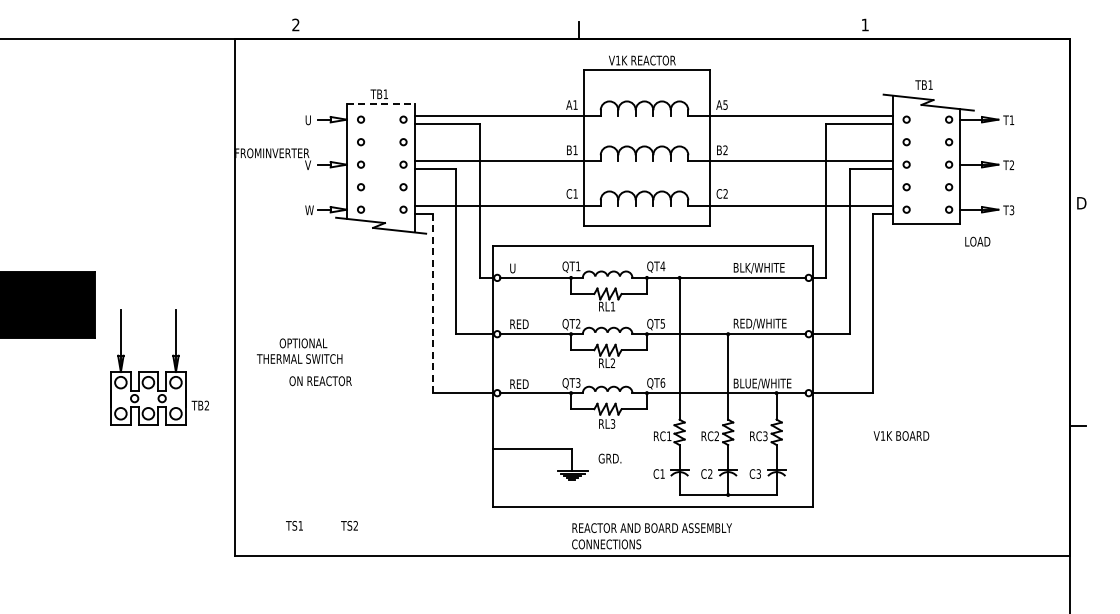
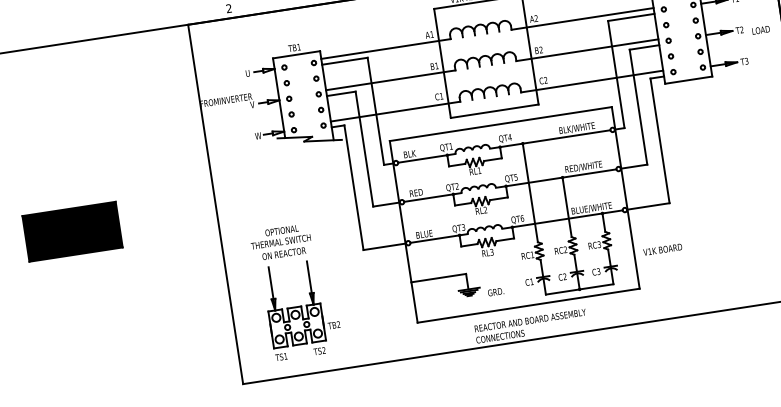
line: (380, 104) -> (296, 54), dashed -> solid
text: (725, 104) -> (536, 18), A5 -> A2
text: (977, 241) -> (760, 30), moved
text: (518, 268) -> (409, 154), U -> BLK
line: (432, 303) -> (353, 187), dashed -> solid
text: (299, 350) -> (279, 236), moved
part: (159, 367) -> (301, 303), moved
text: (522, 384) -> (424, 234), RED -> BLUE
text: (901, 435) -> (662, 249), moved
text: (609, 458) -> (495, 292), moved

